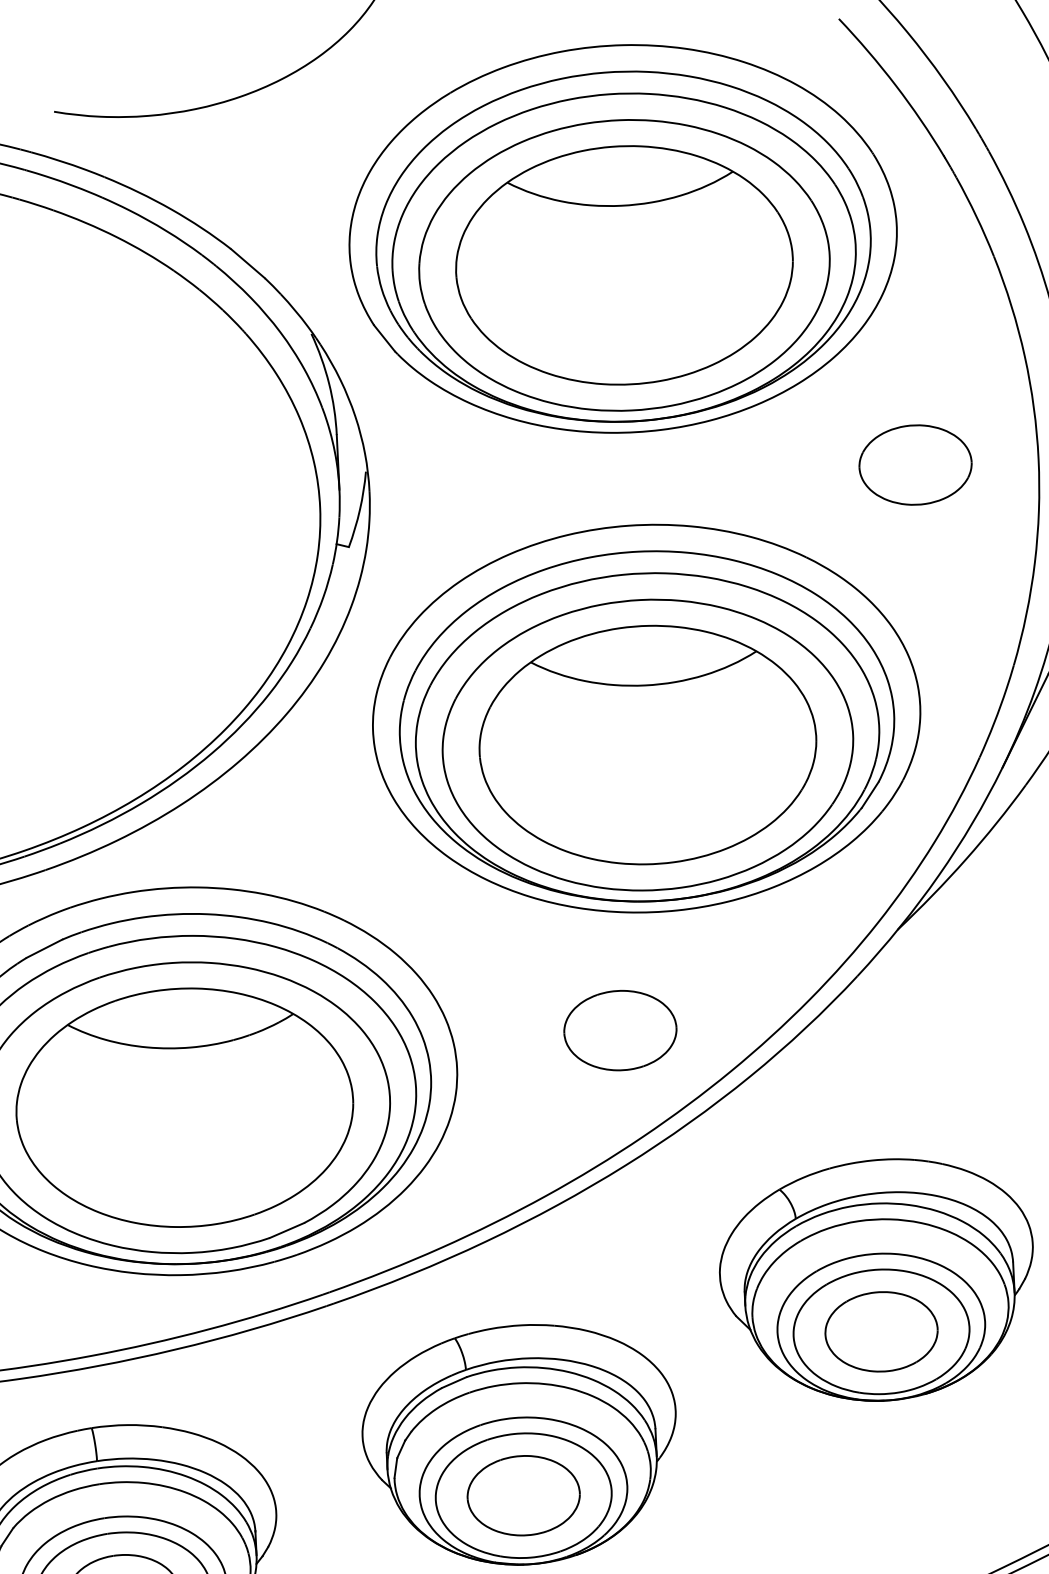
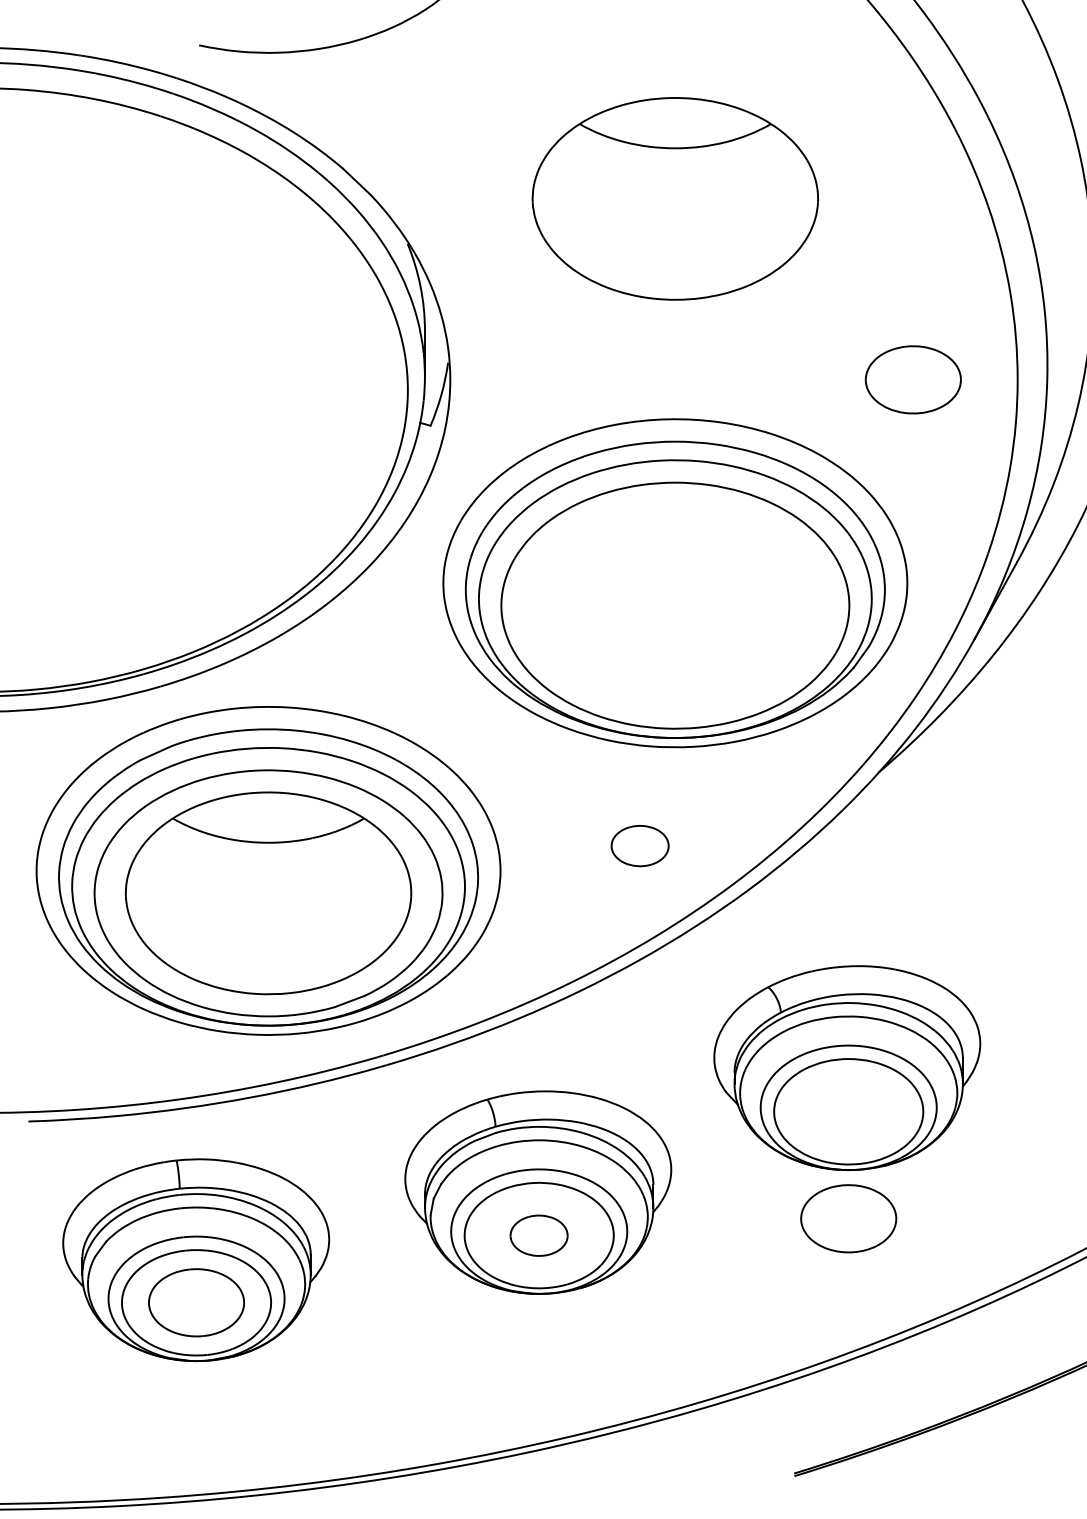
part: (623, 238) -> (675, 176), removed
part: (646, 744) -> (674, 605), removed
part: (619, 1029) -> (639, 845), size x0.6
part: (881, 1331) -> (848, 1218), moved
part: (522, 1495) -> (538, 1235), size x0.6

